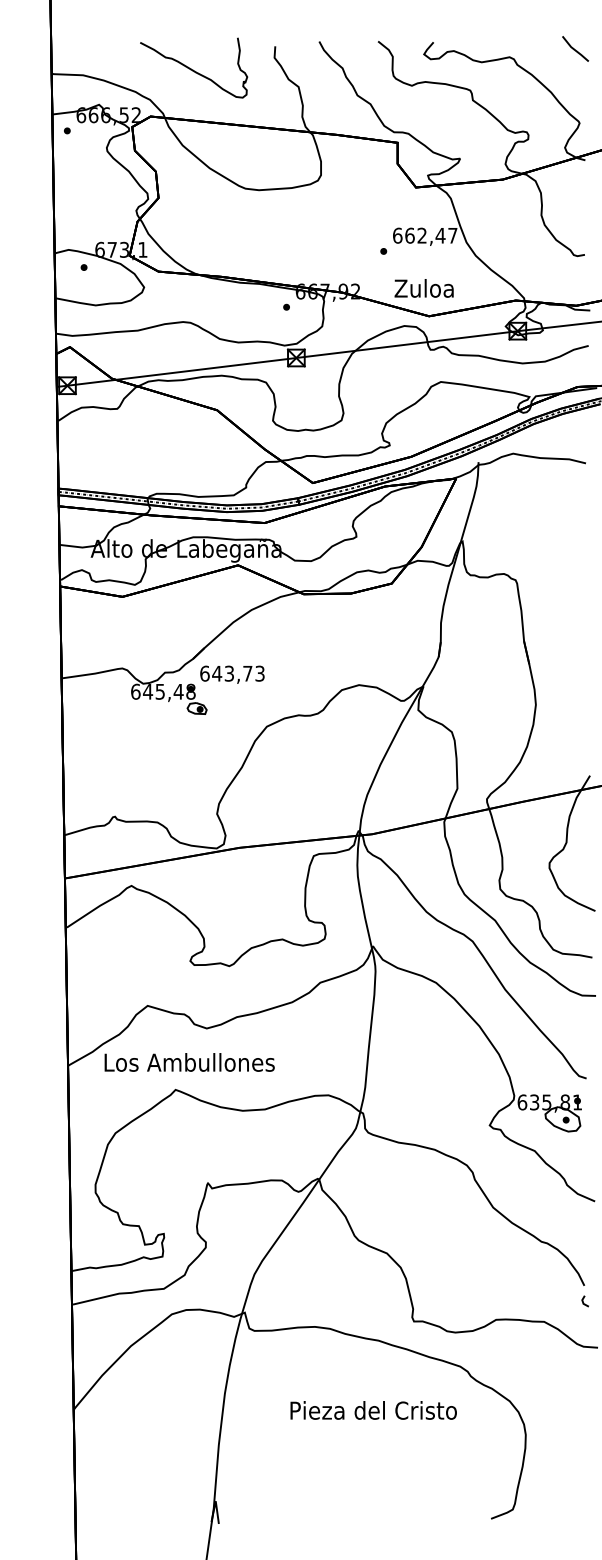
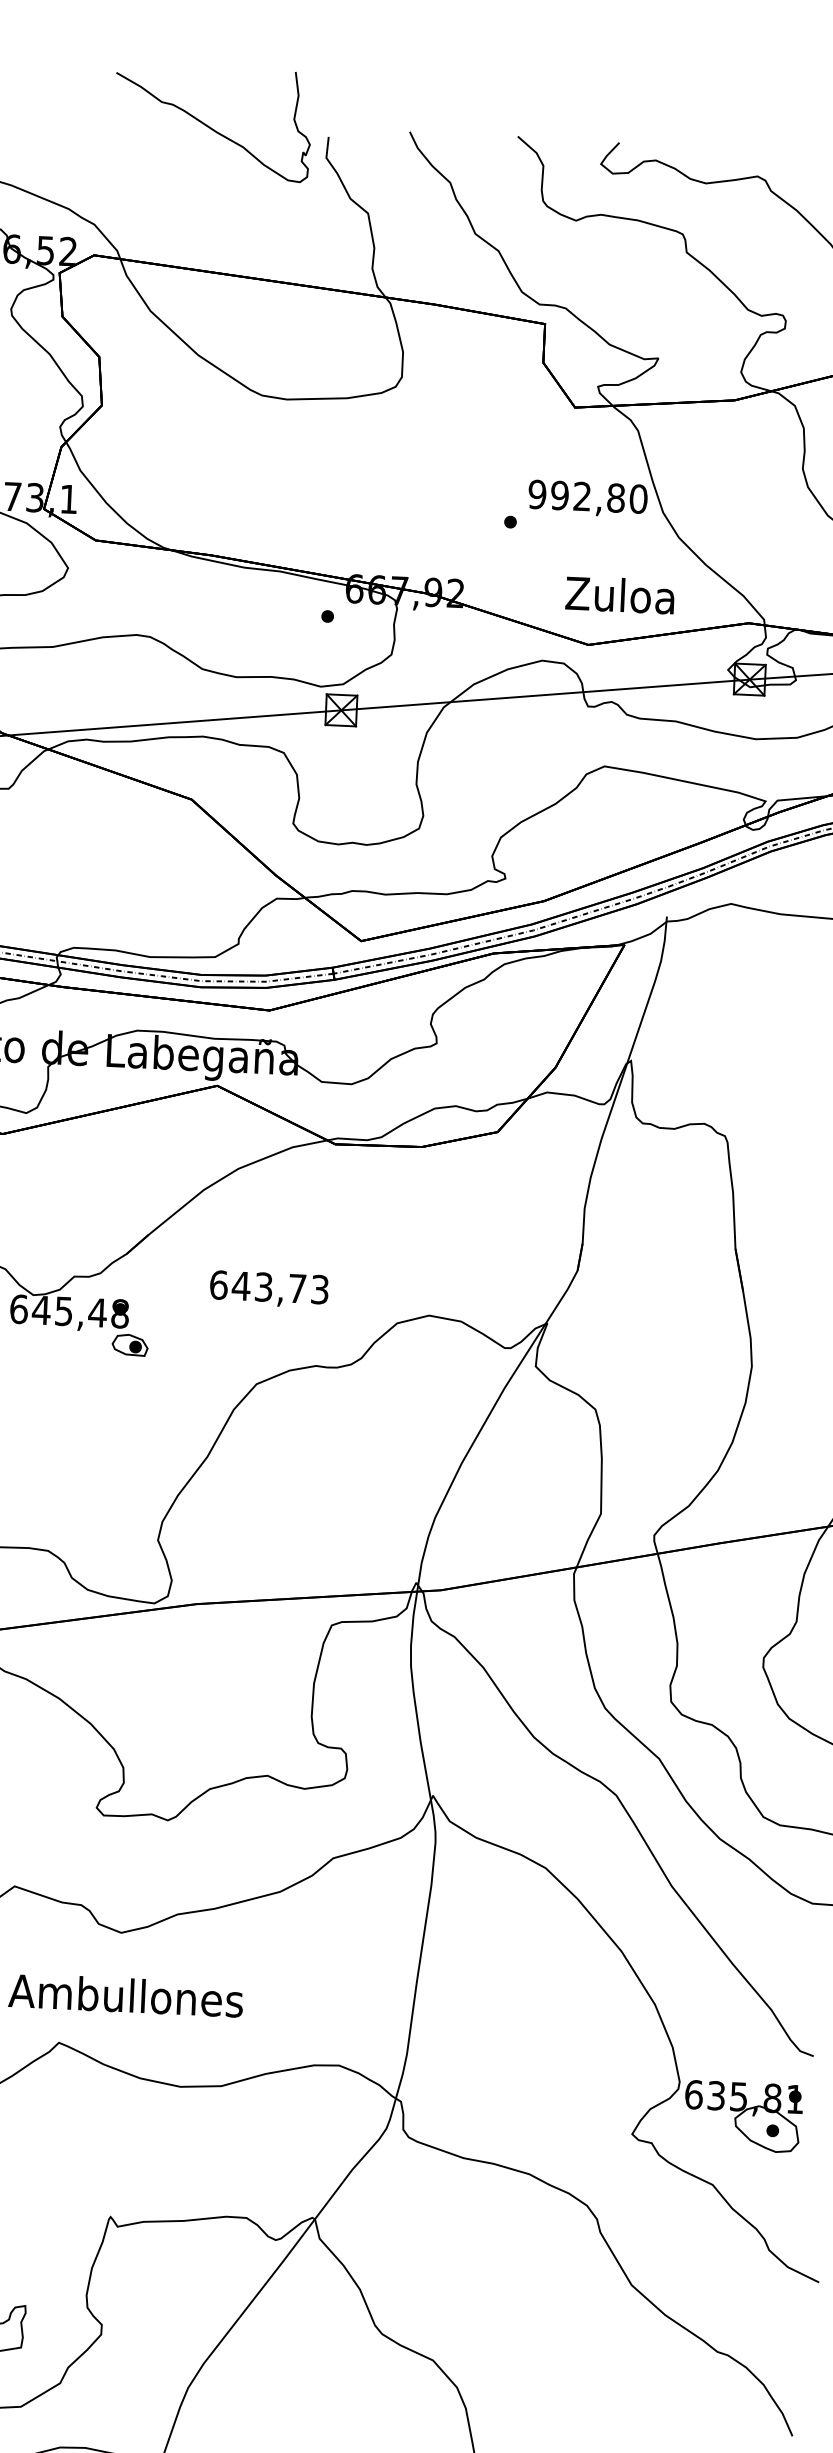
curve: (193, 69) -> (211, 126), moved
text: (424, 235) -> (586, 496), 662,47 -> 992,80
text: (423, 288) -> (618, 595), moved
text: (232, 674) -> (269, 1288), moved

